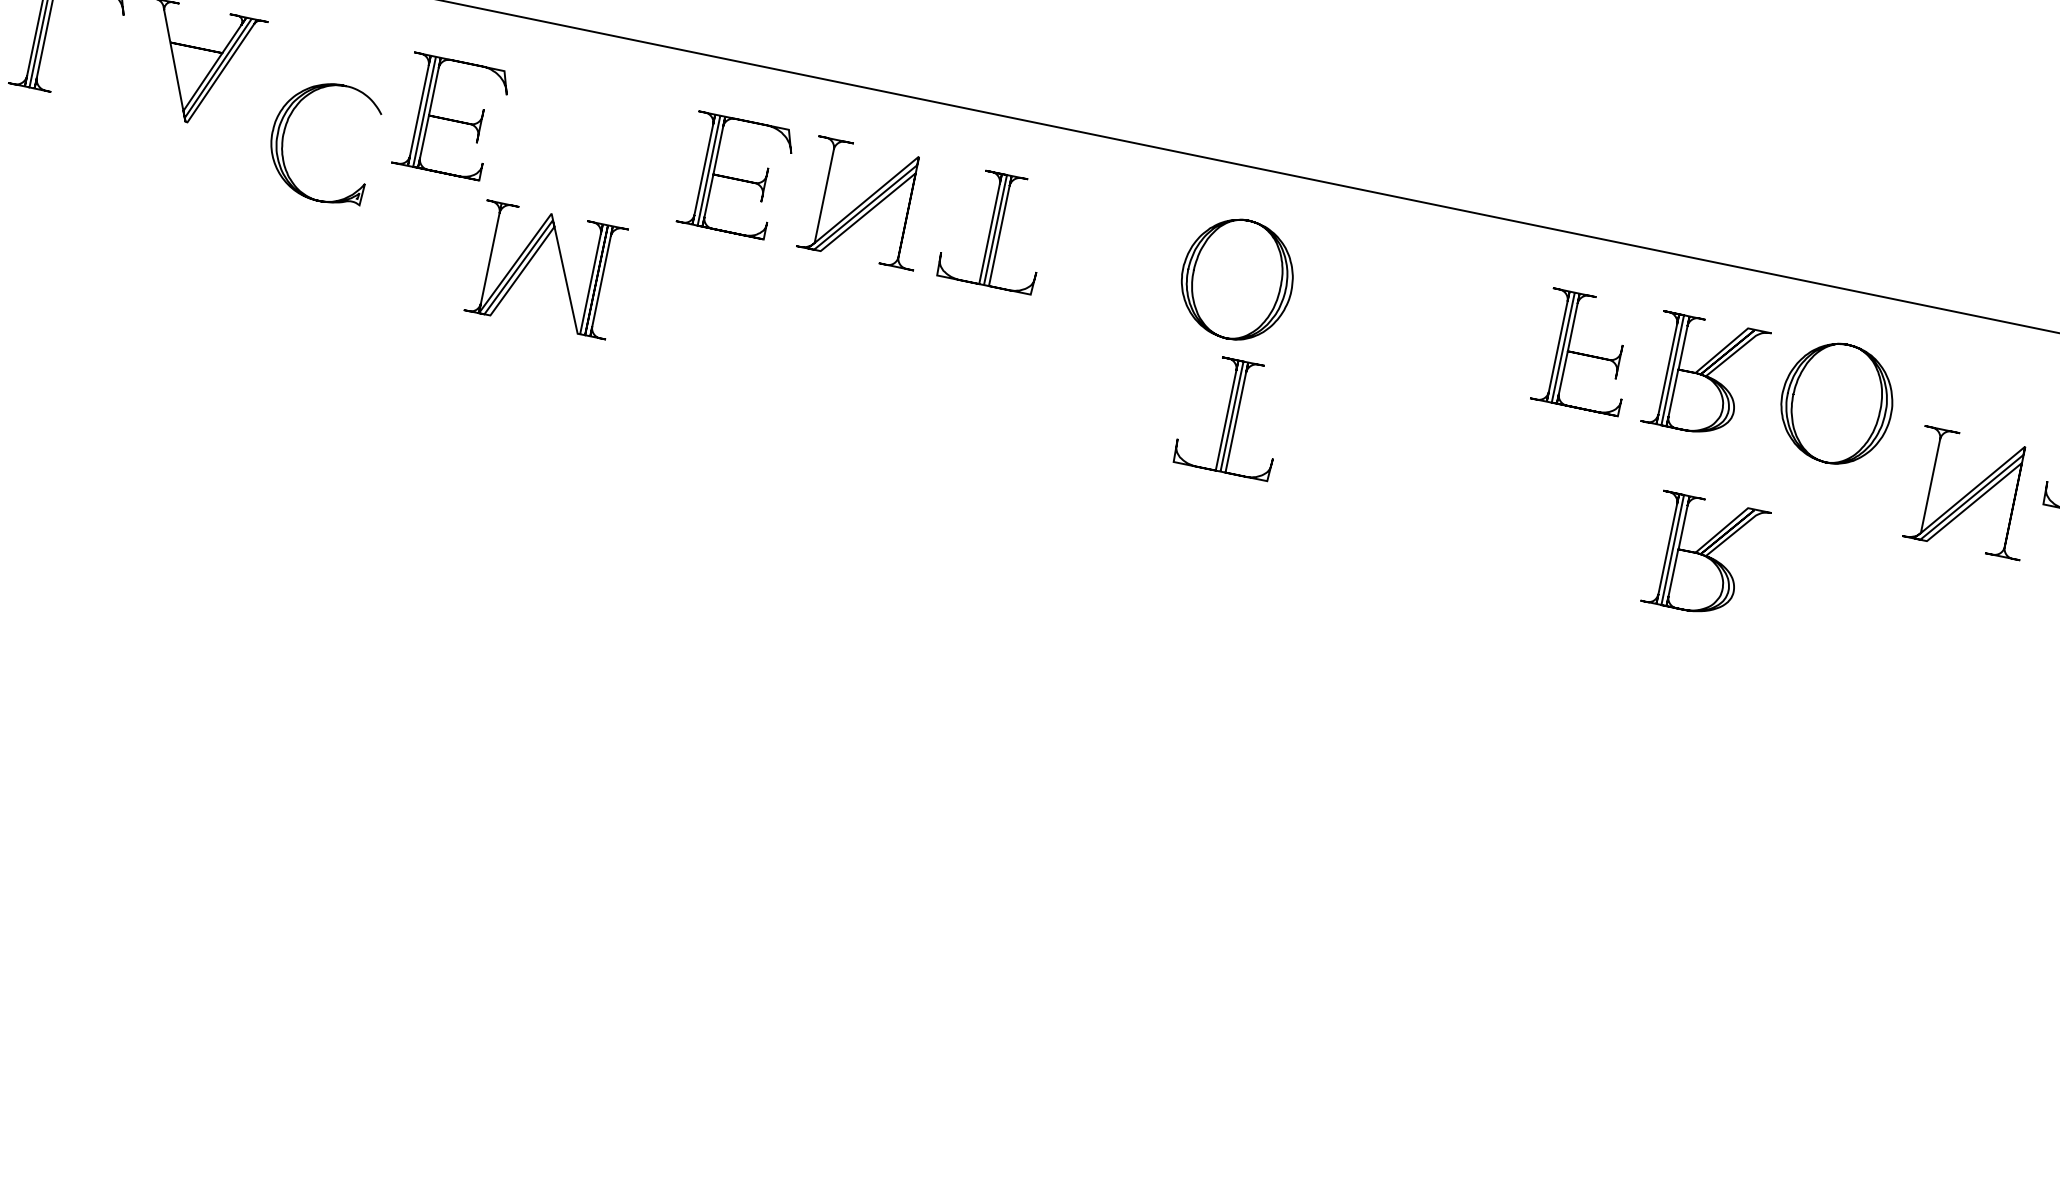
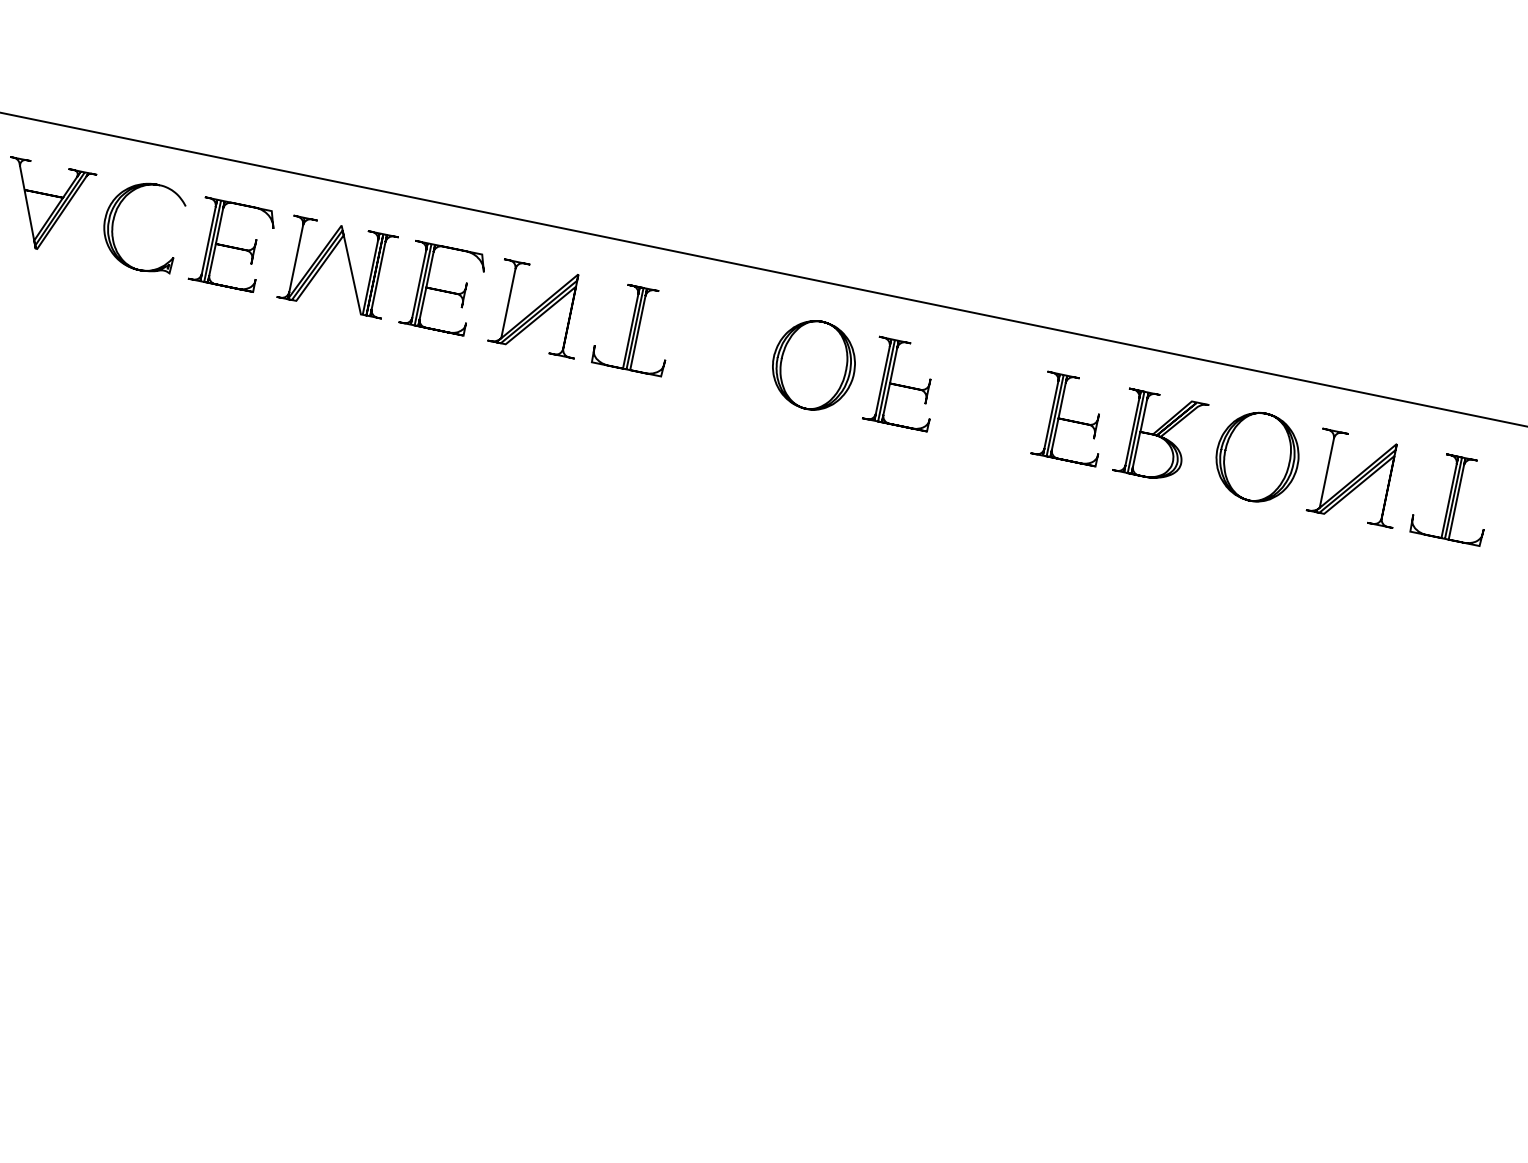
curve: (283, 144) -> (113, 228), moved
curve: (560, 263) -> (348, 262), moved
curve: (1348, 304) -> (896, 383), added
curve: (1224, 420) -> (804, 469), removed
curve: (1966, 493) -> (1353, 478), moved
curve: (1705, 550) -> (1160, 565), removed

